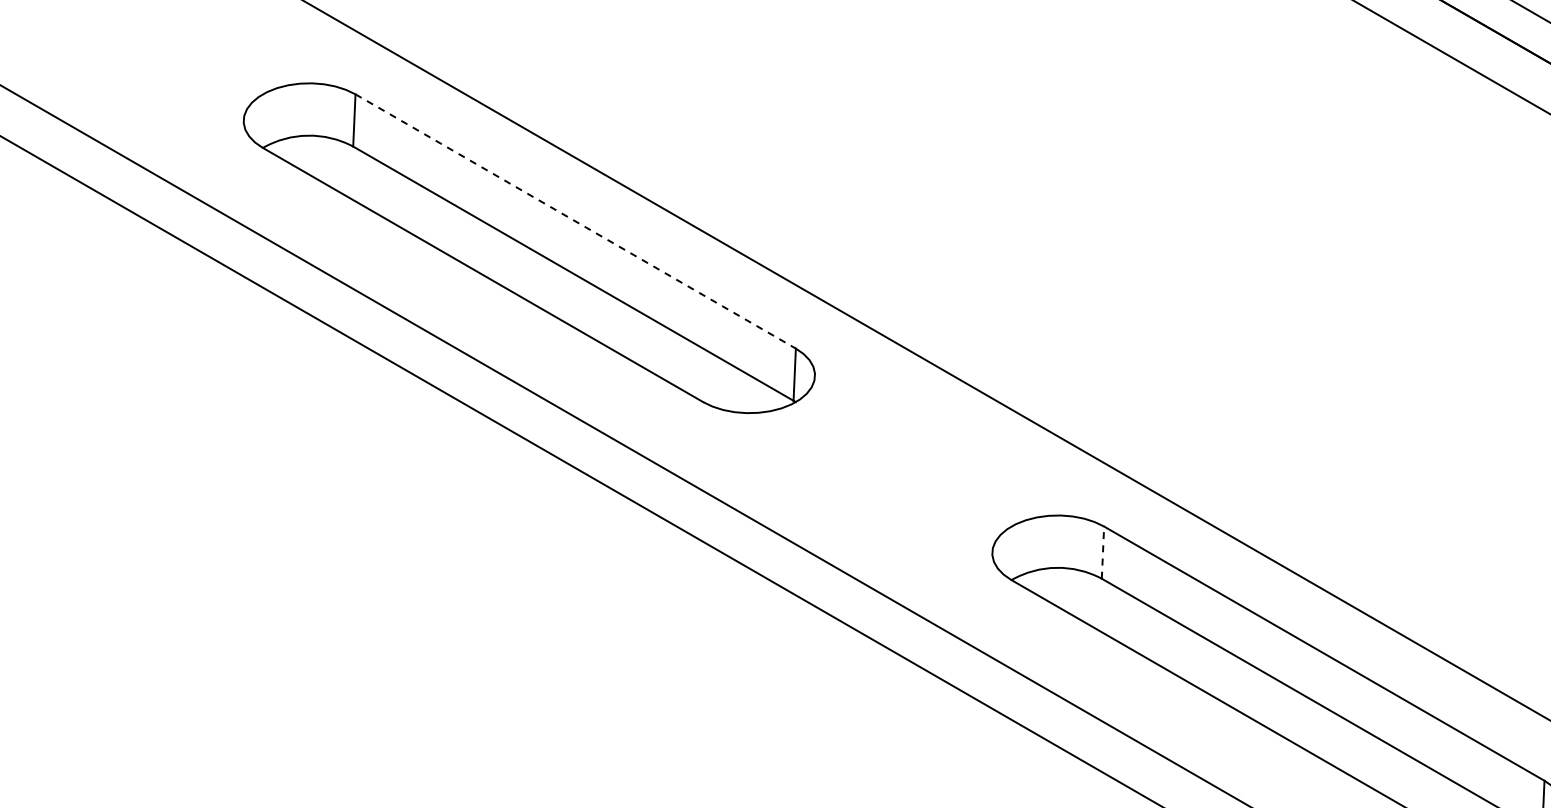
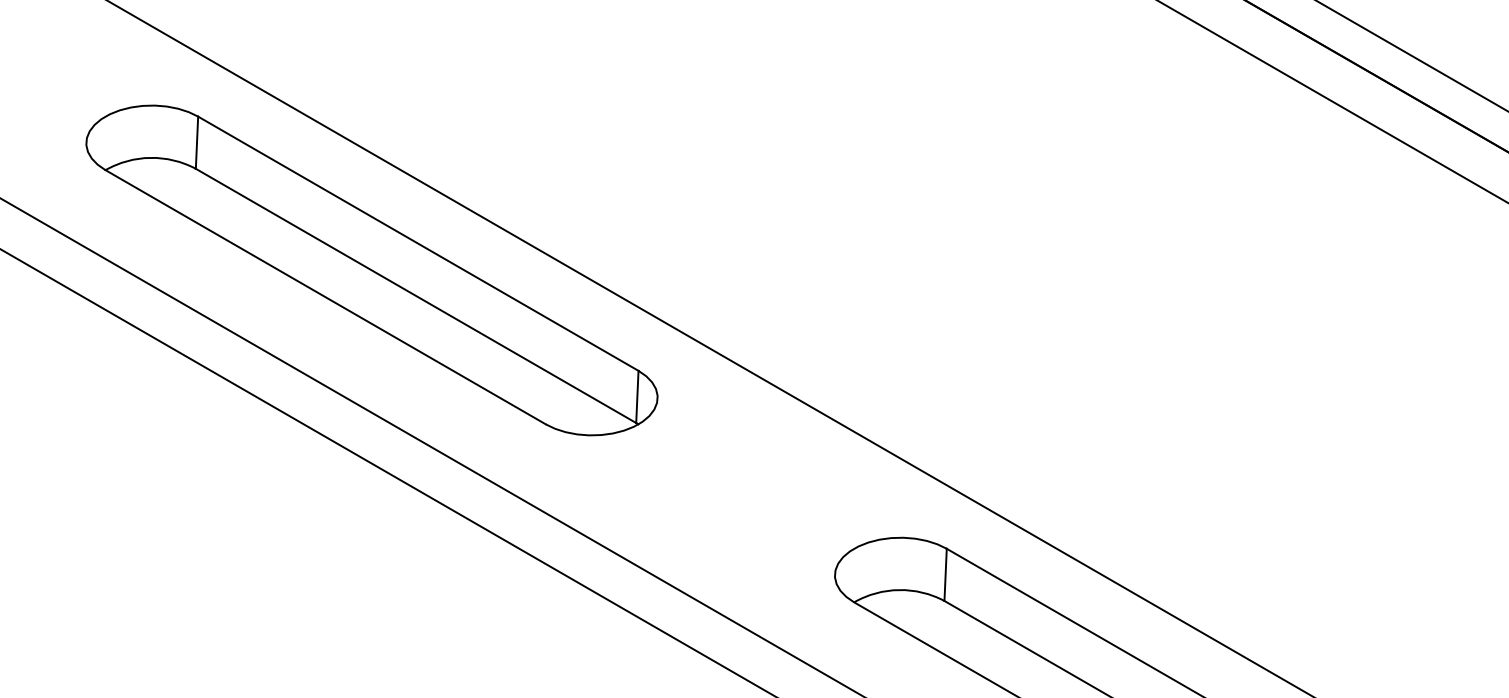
line: (576, 221) -> (419, 243), dashed -> solid
line: (1103, 552) -> (946, 574), dashed -> solid

